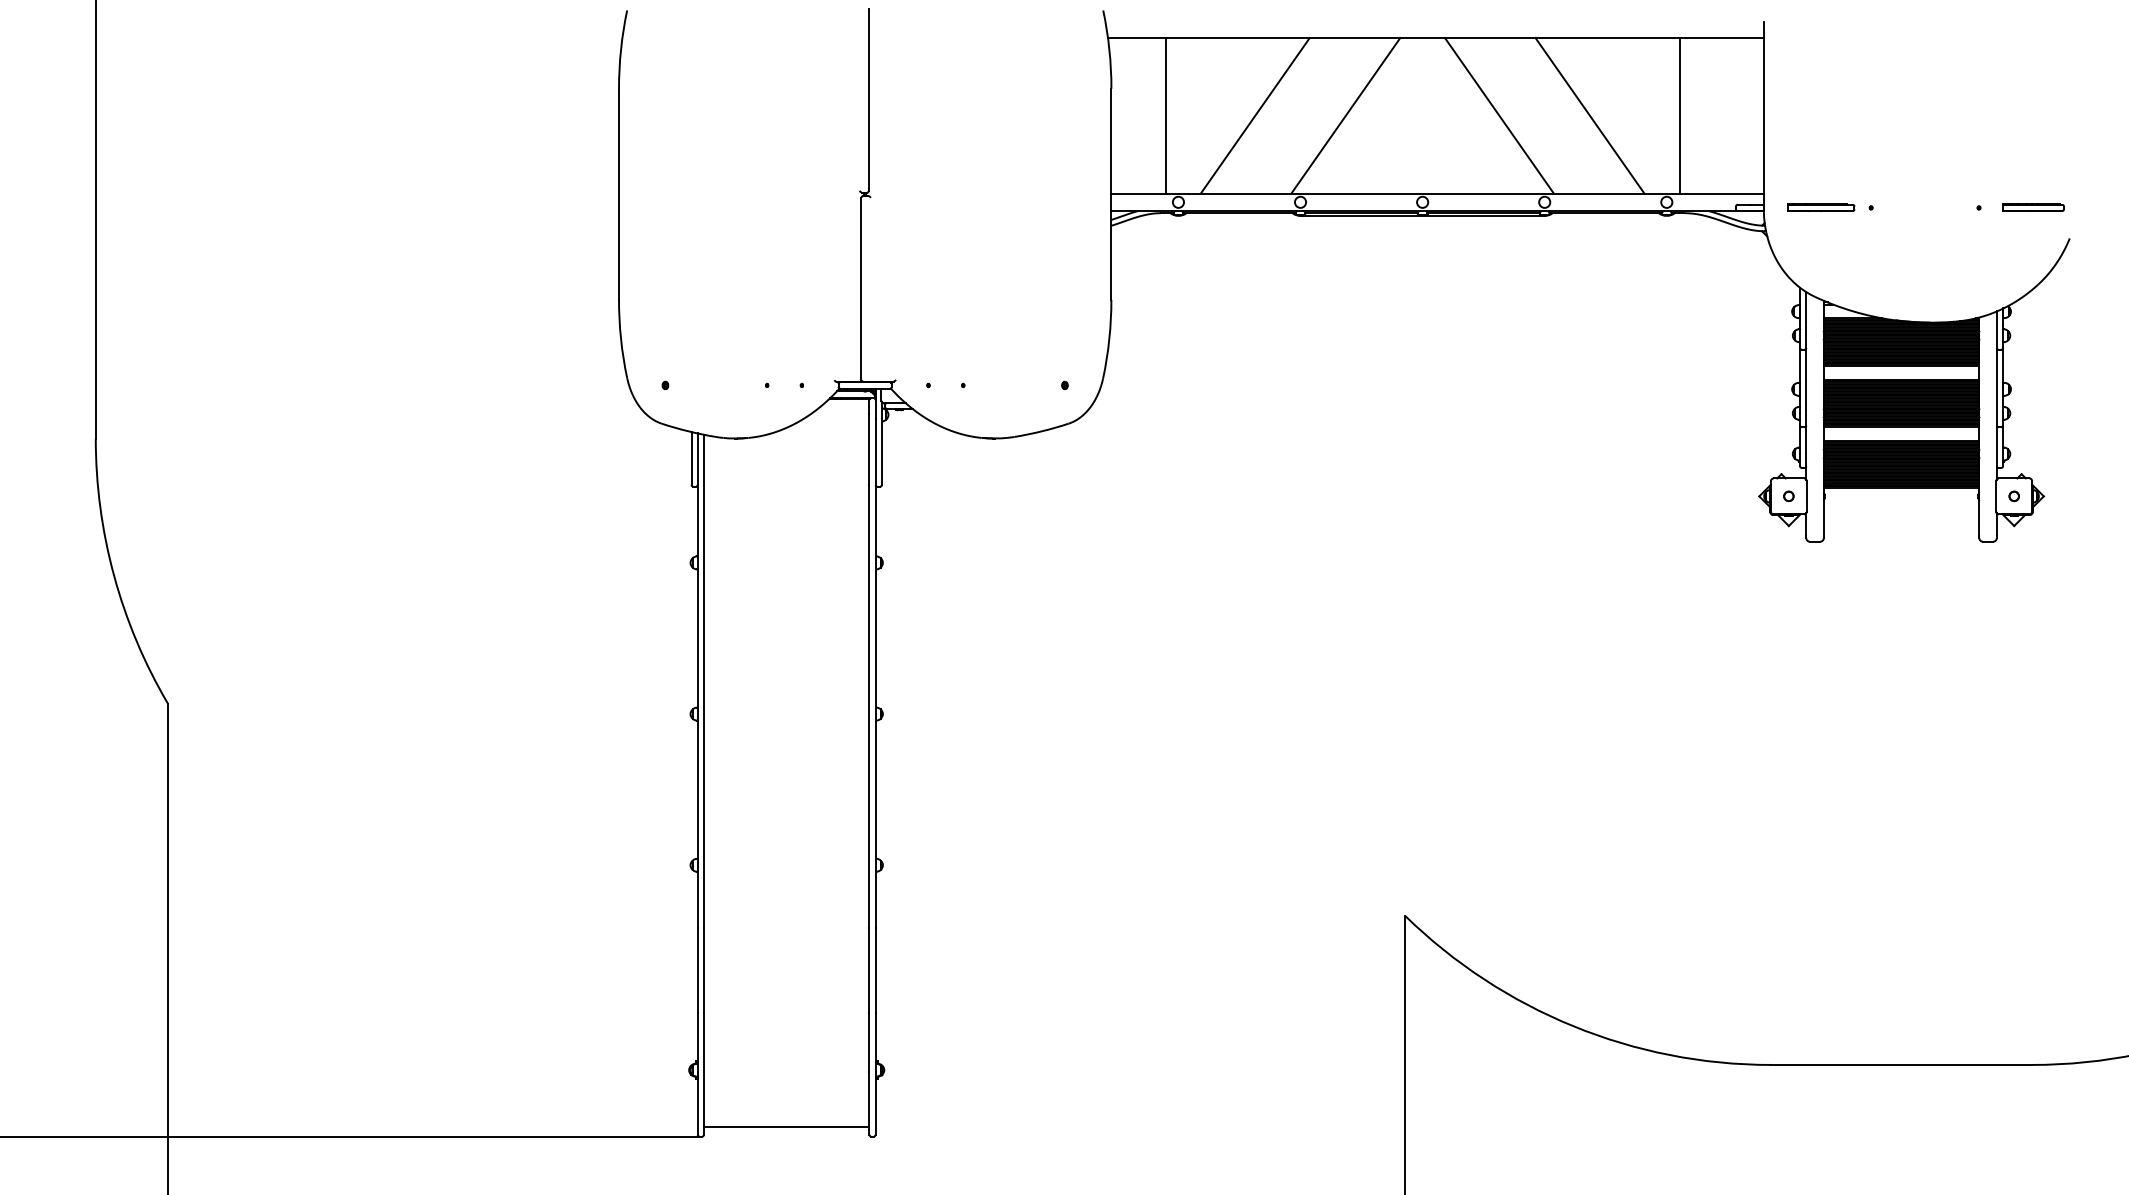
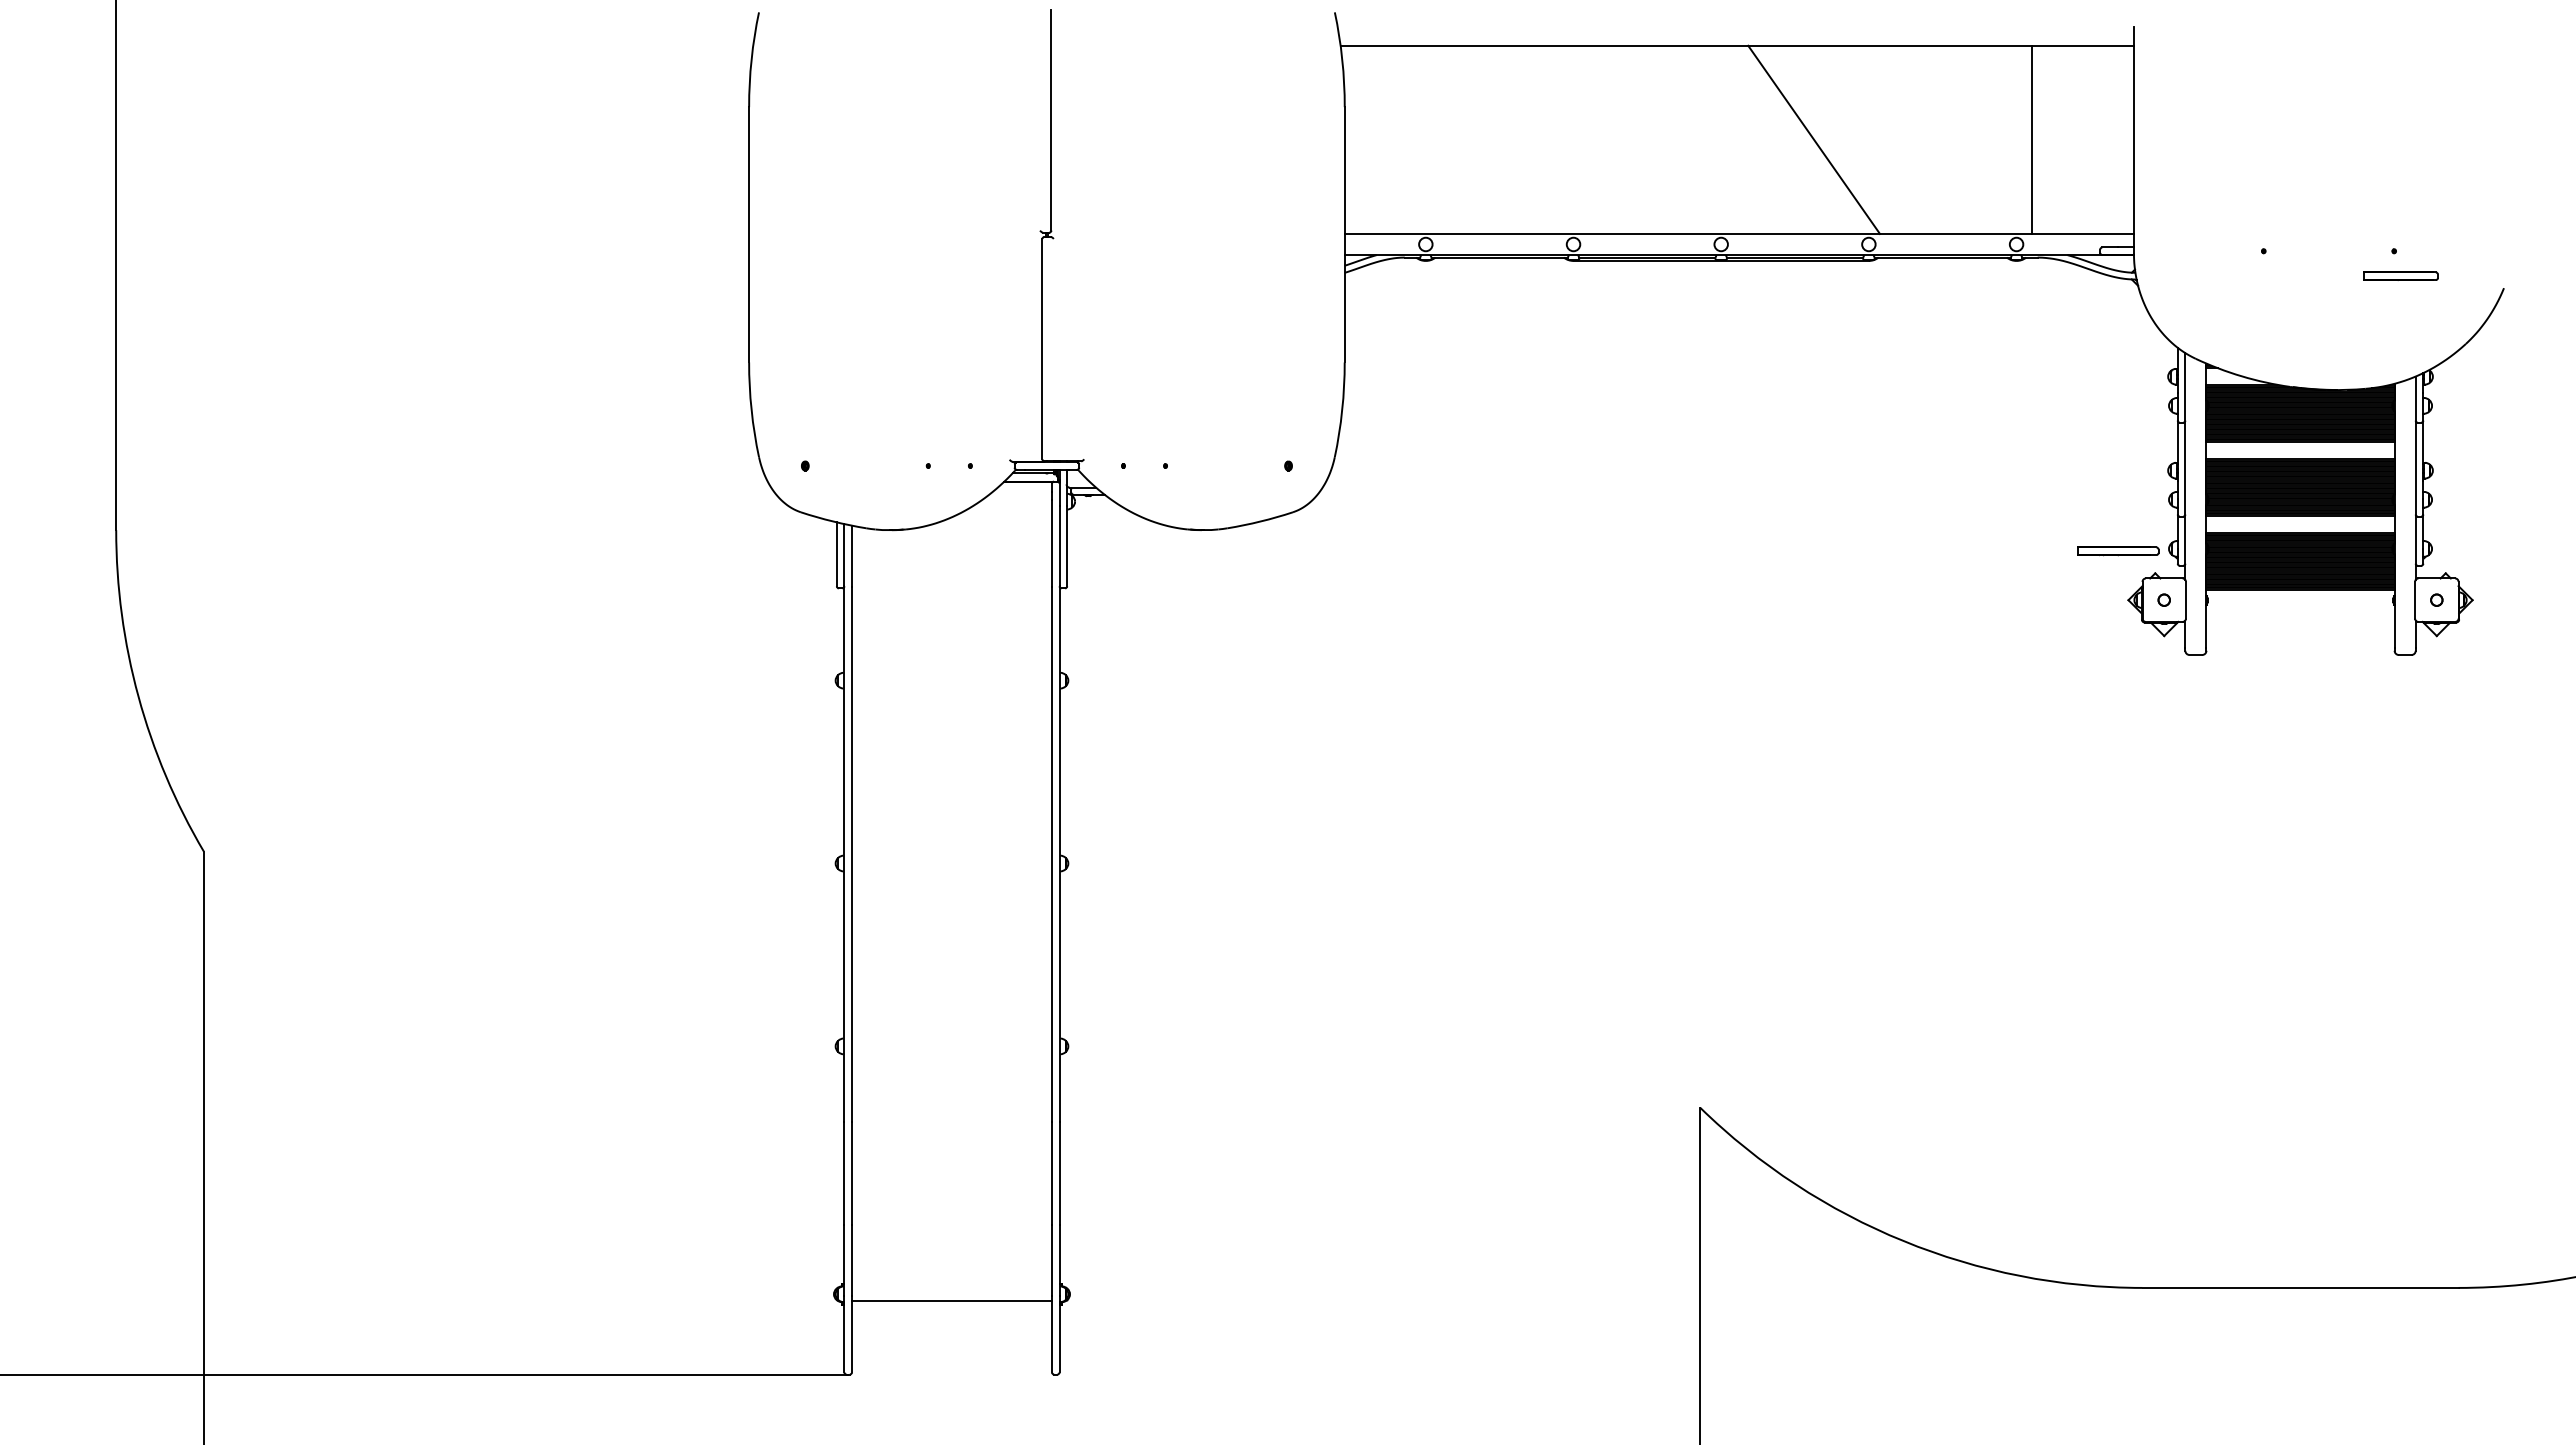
line: (1165, 115) -> (1410, 139), removed
line: (1255, 115) -> (1518, 139), removed
line: (1345, 115) -> (1628, 139), removed
line: (1589, 115) -> (1923, 139), removed
part: (2032, 207) -> (2400, 275), moved
part: (1821, 208) -> (2118, 551), moved
line: (787, 1126) -> (952, 1301), moved

